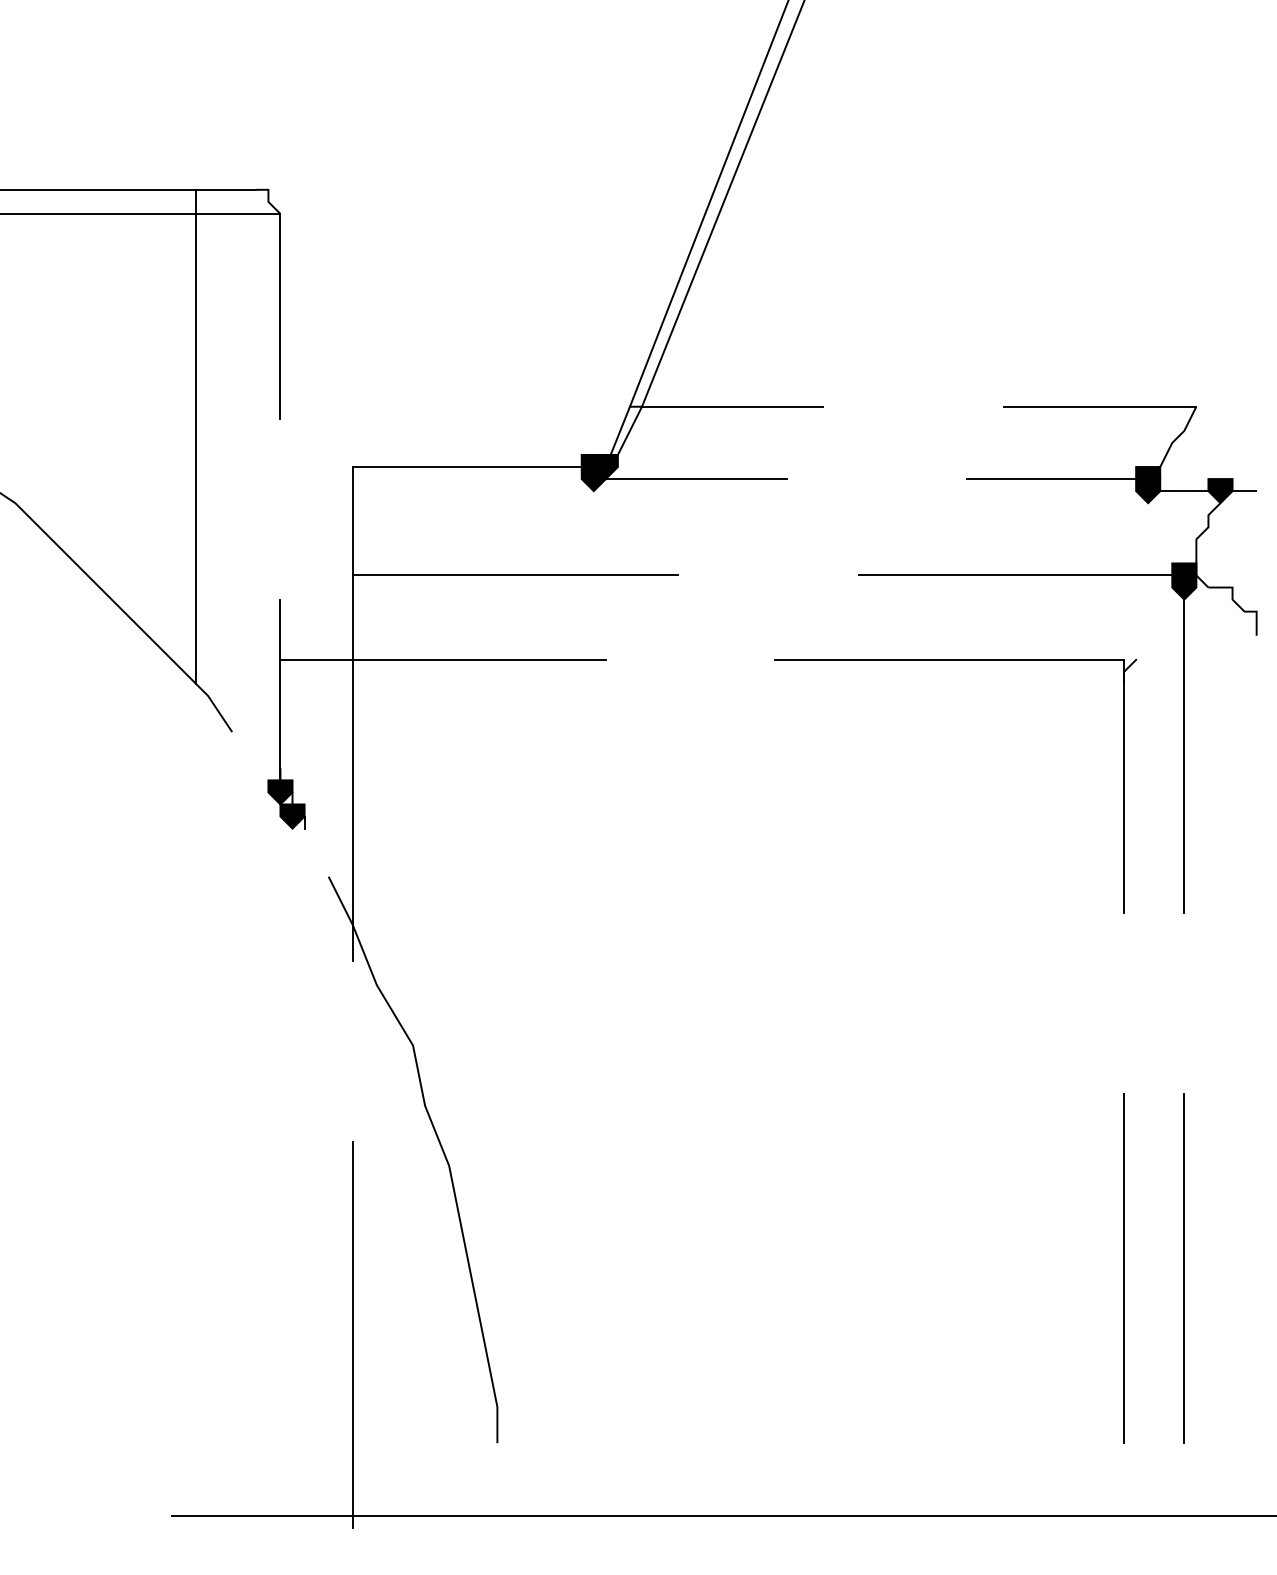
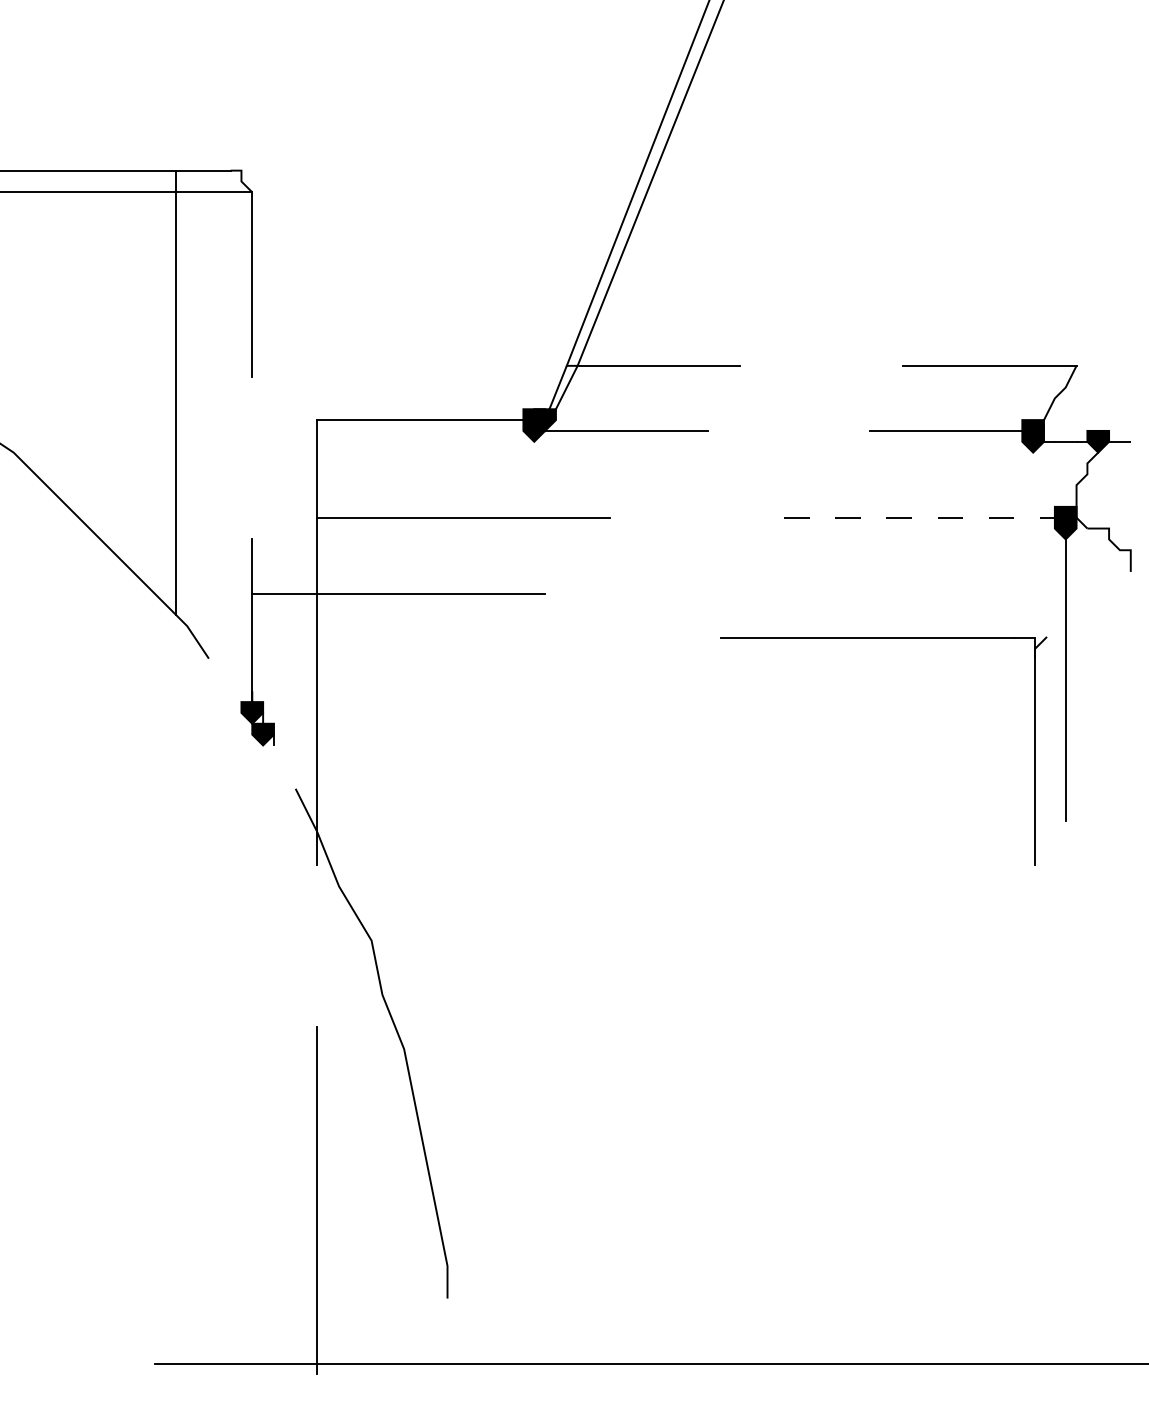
line: (1020, 575) -> (918, 517), solid -> dashed
part: (955, 660) -> (883, 638), moved
line: (1124, 1268) -> (1011, 1141), removed
line: (1184, 1268) -> (1065, 1141), removed

